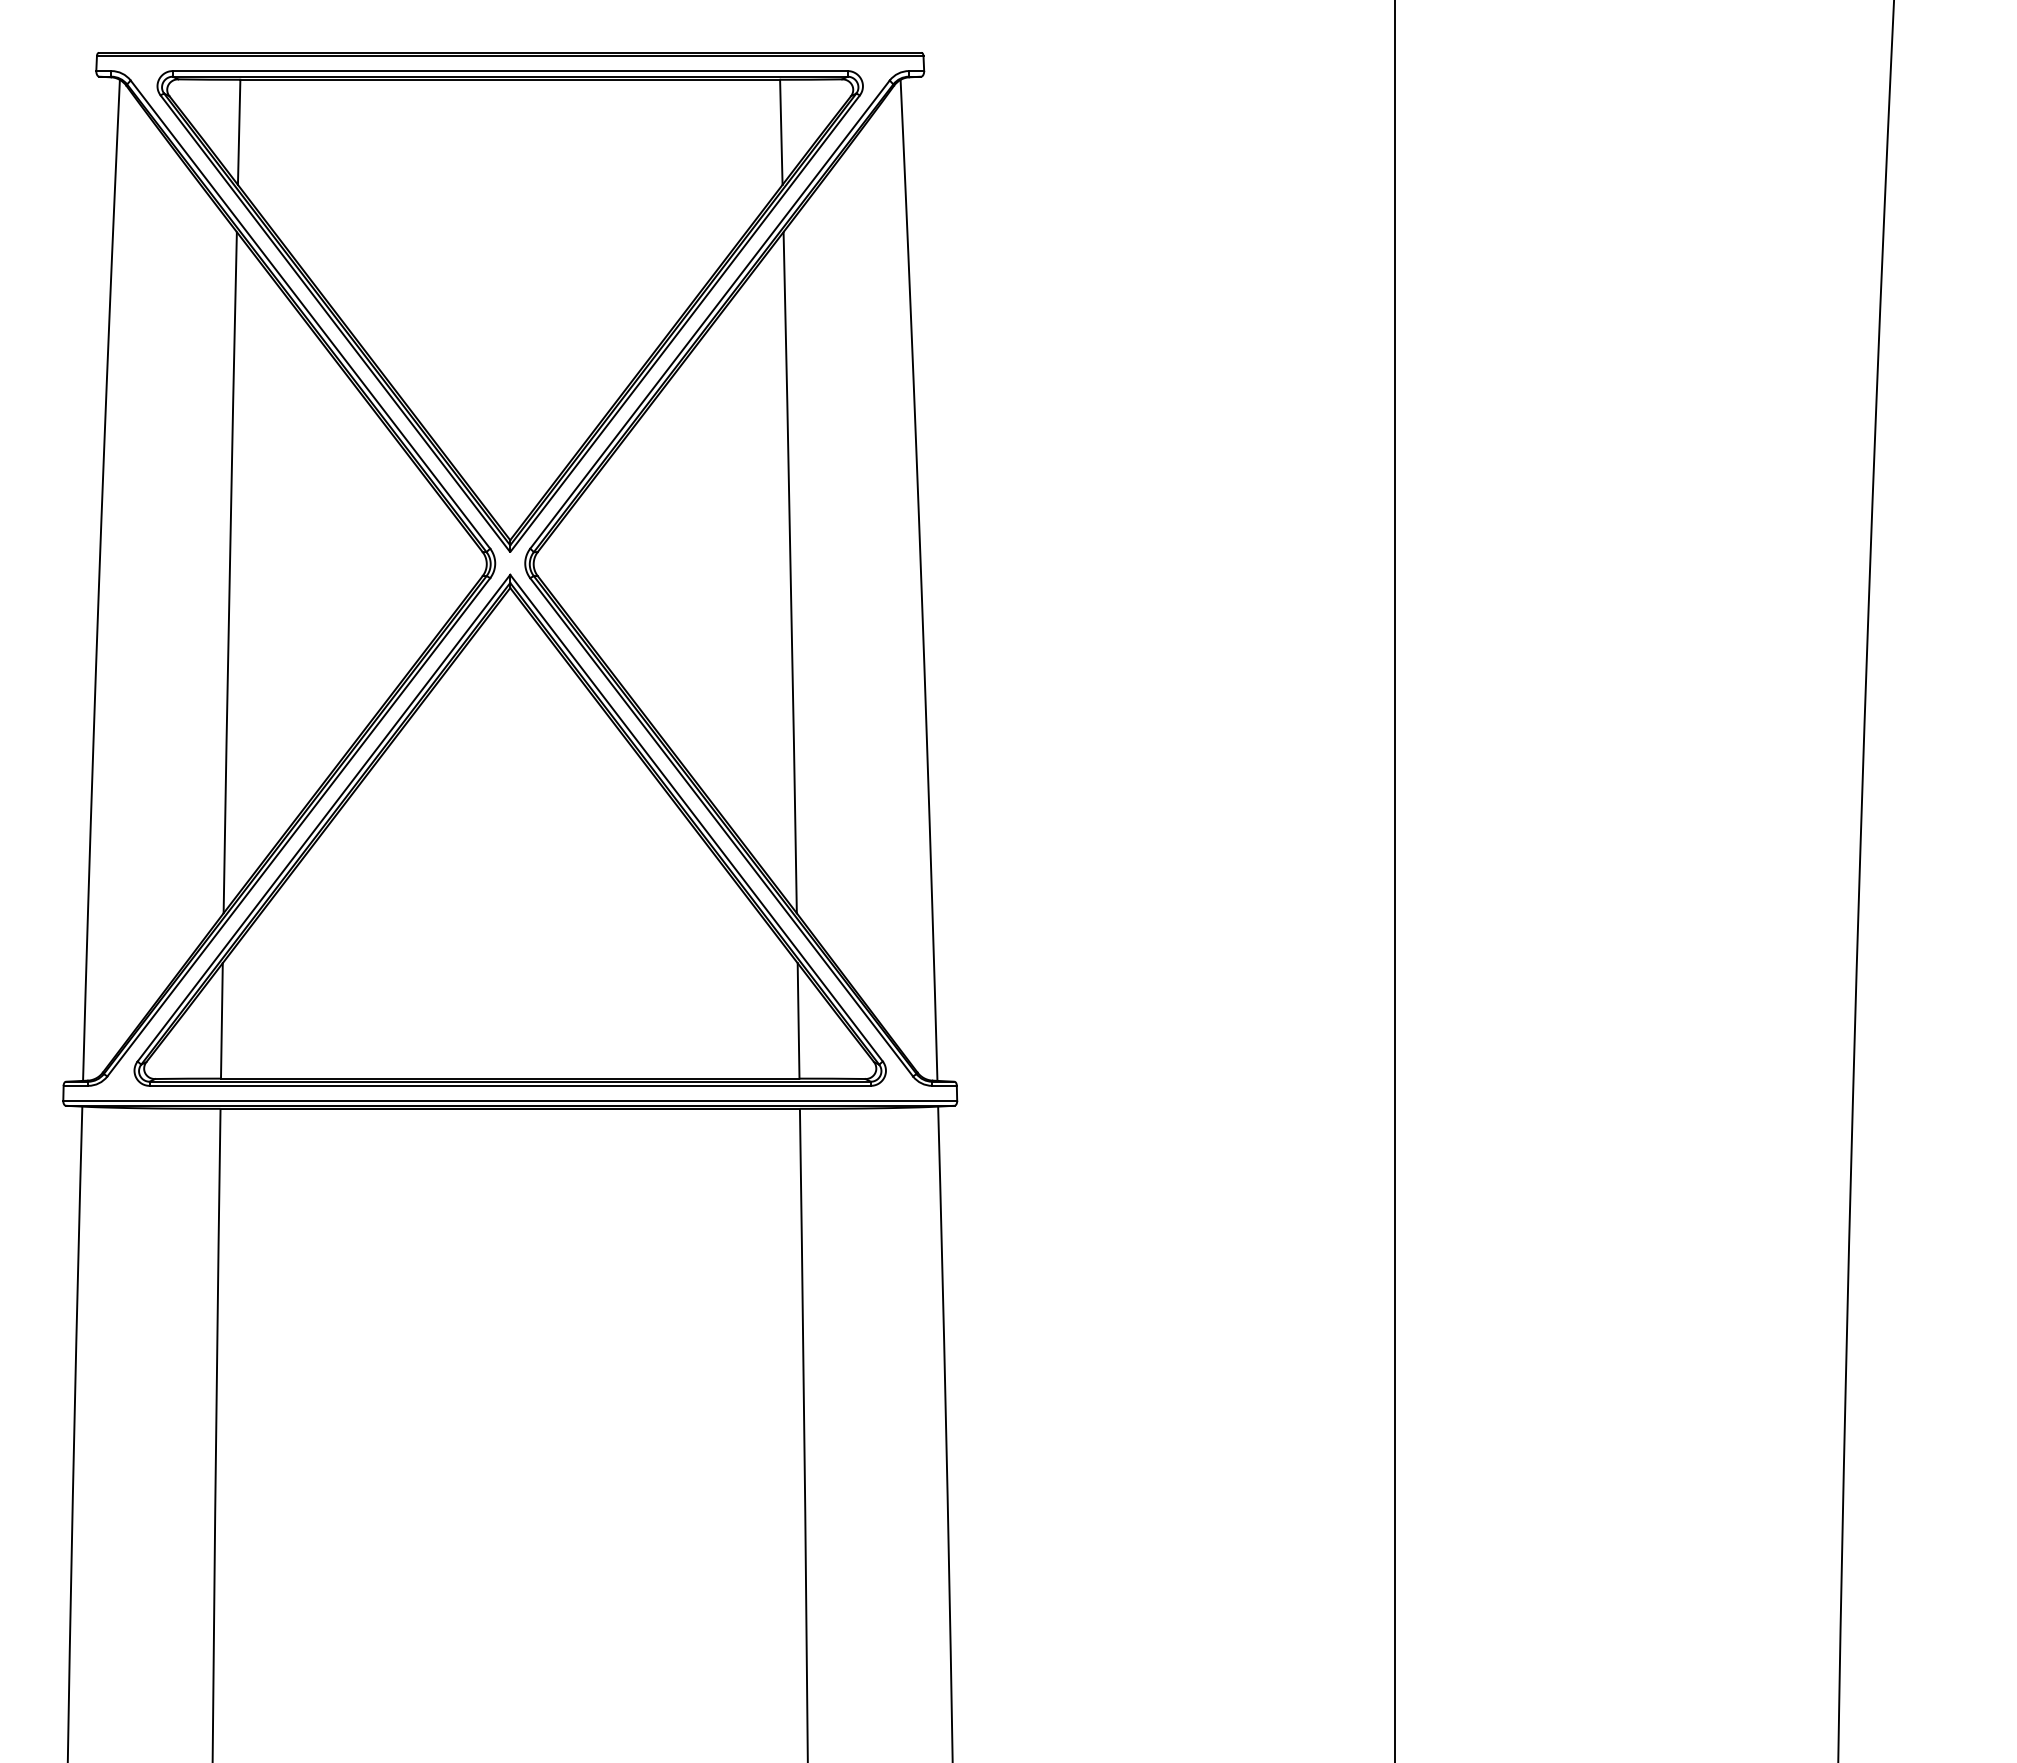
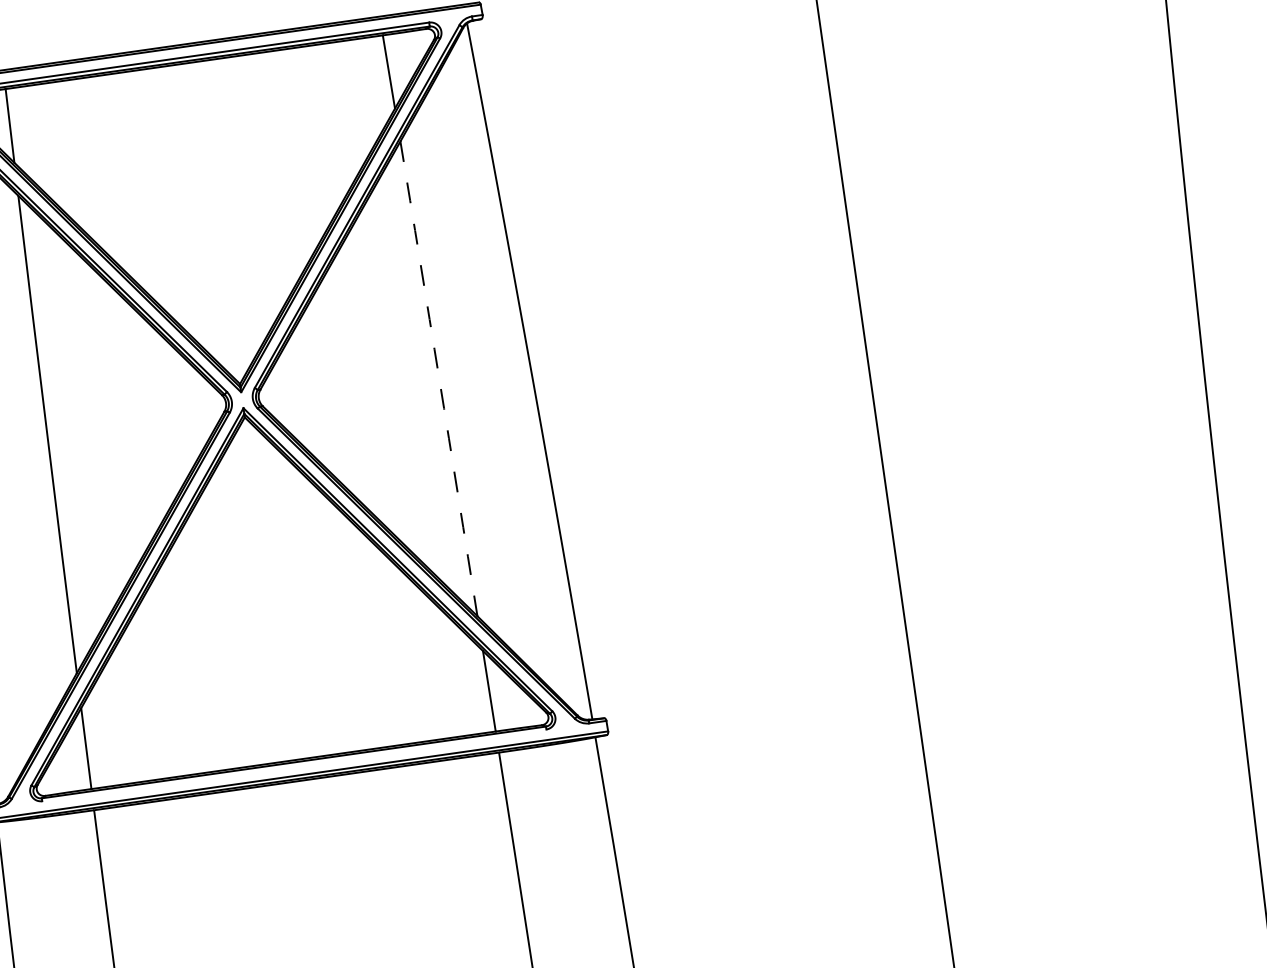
arc: (790, 572) -> (439, 378), solid -> dashed
line: (509, 1085) -> (293, 765), removed

